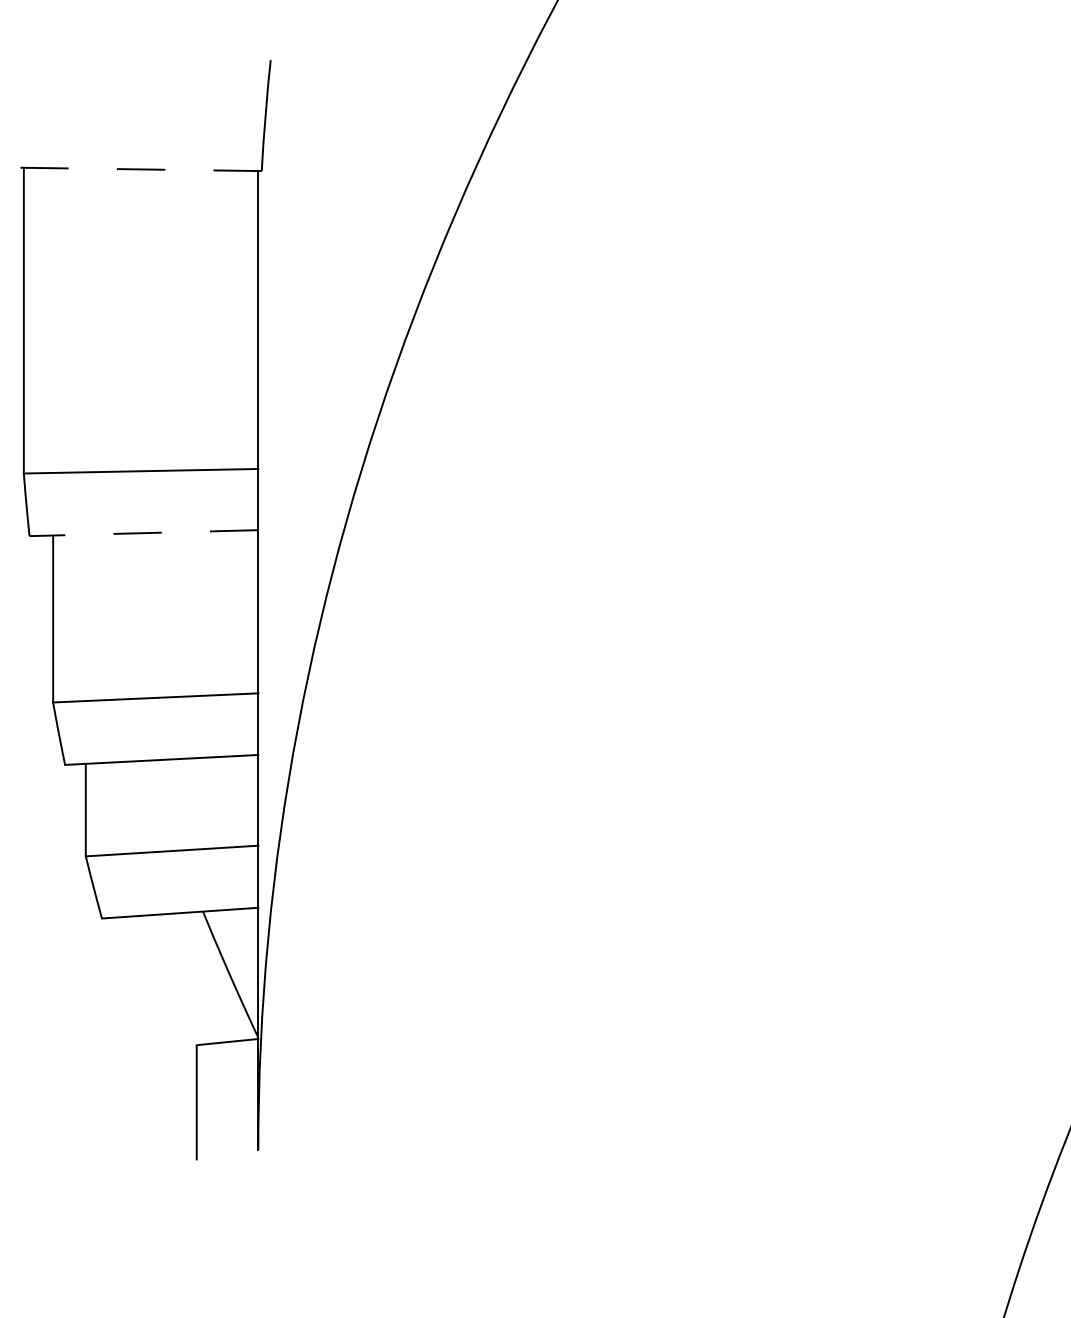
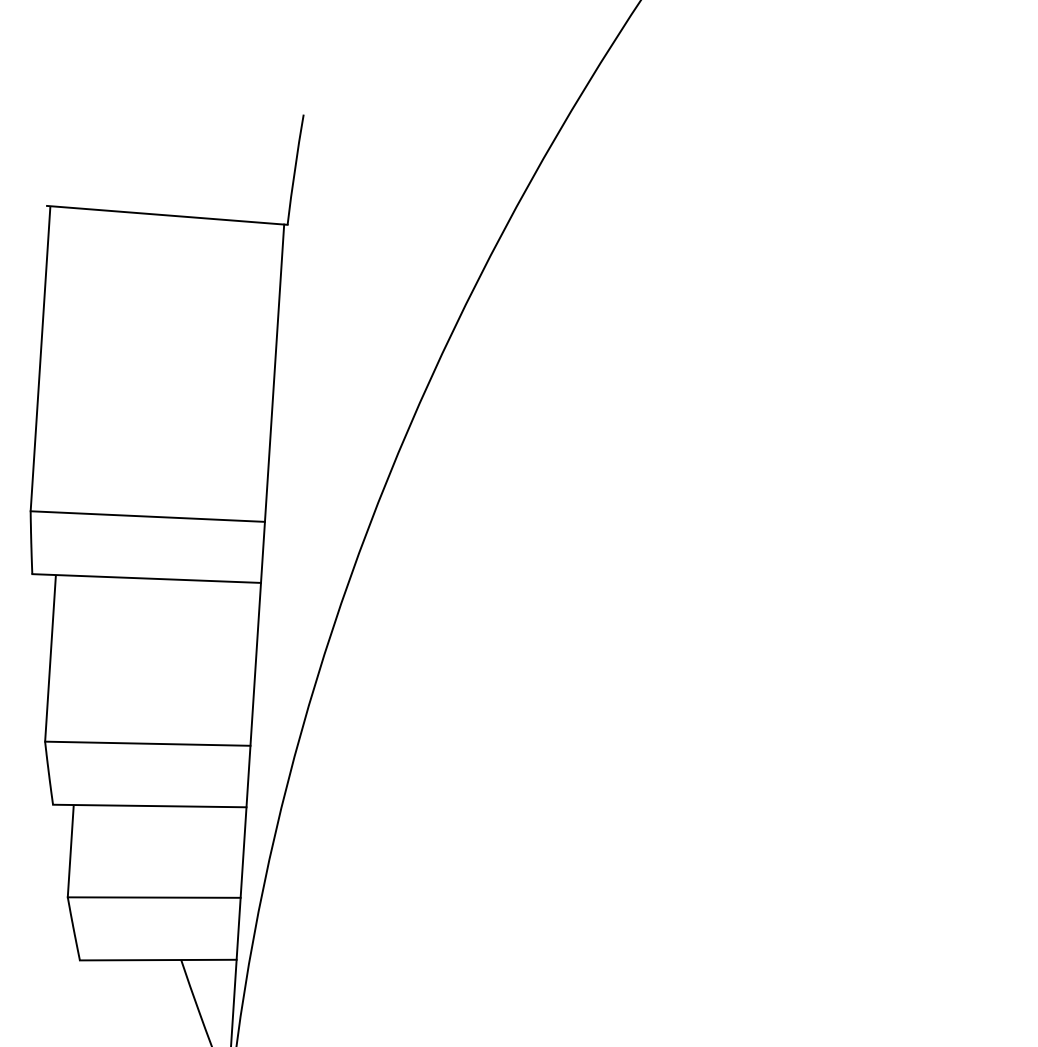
line: (141, 169) -> (167, 215), dashed -> solid
line: (143, 533) -> (146, 578), dashed -> solid

